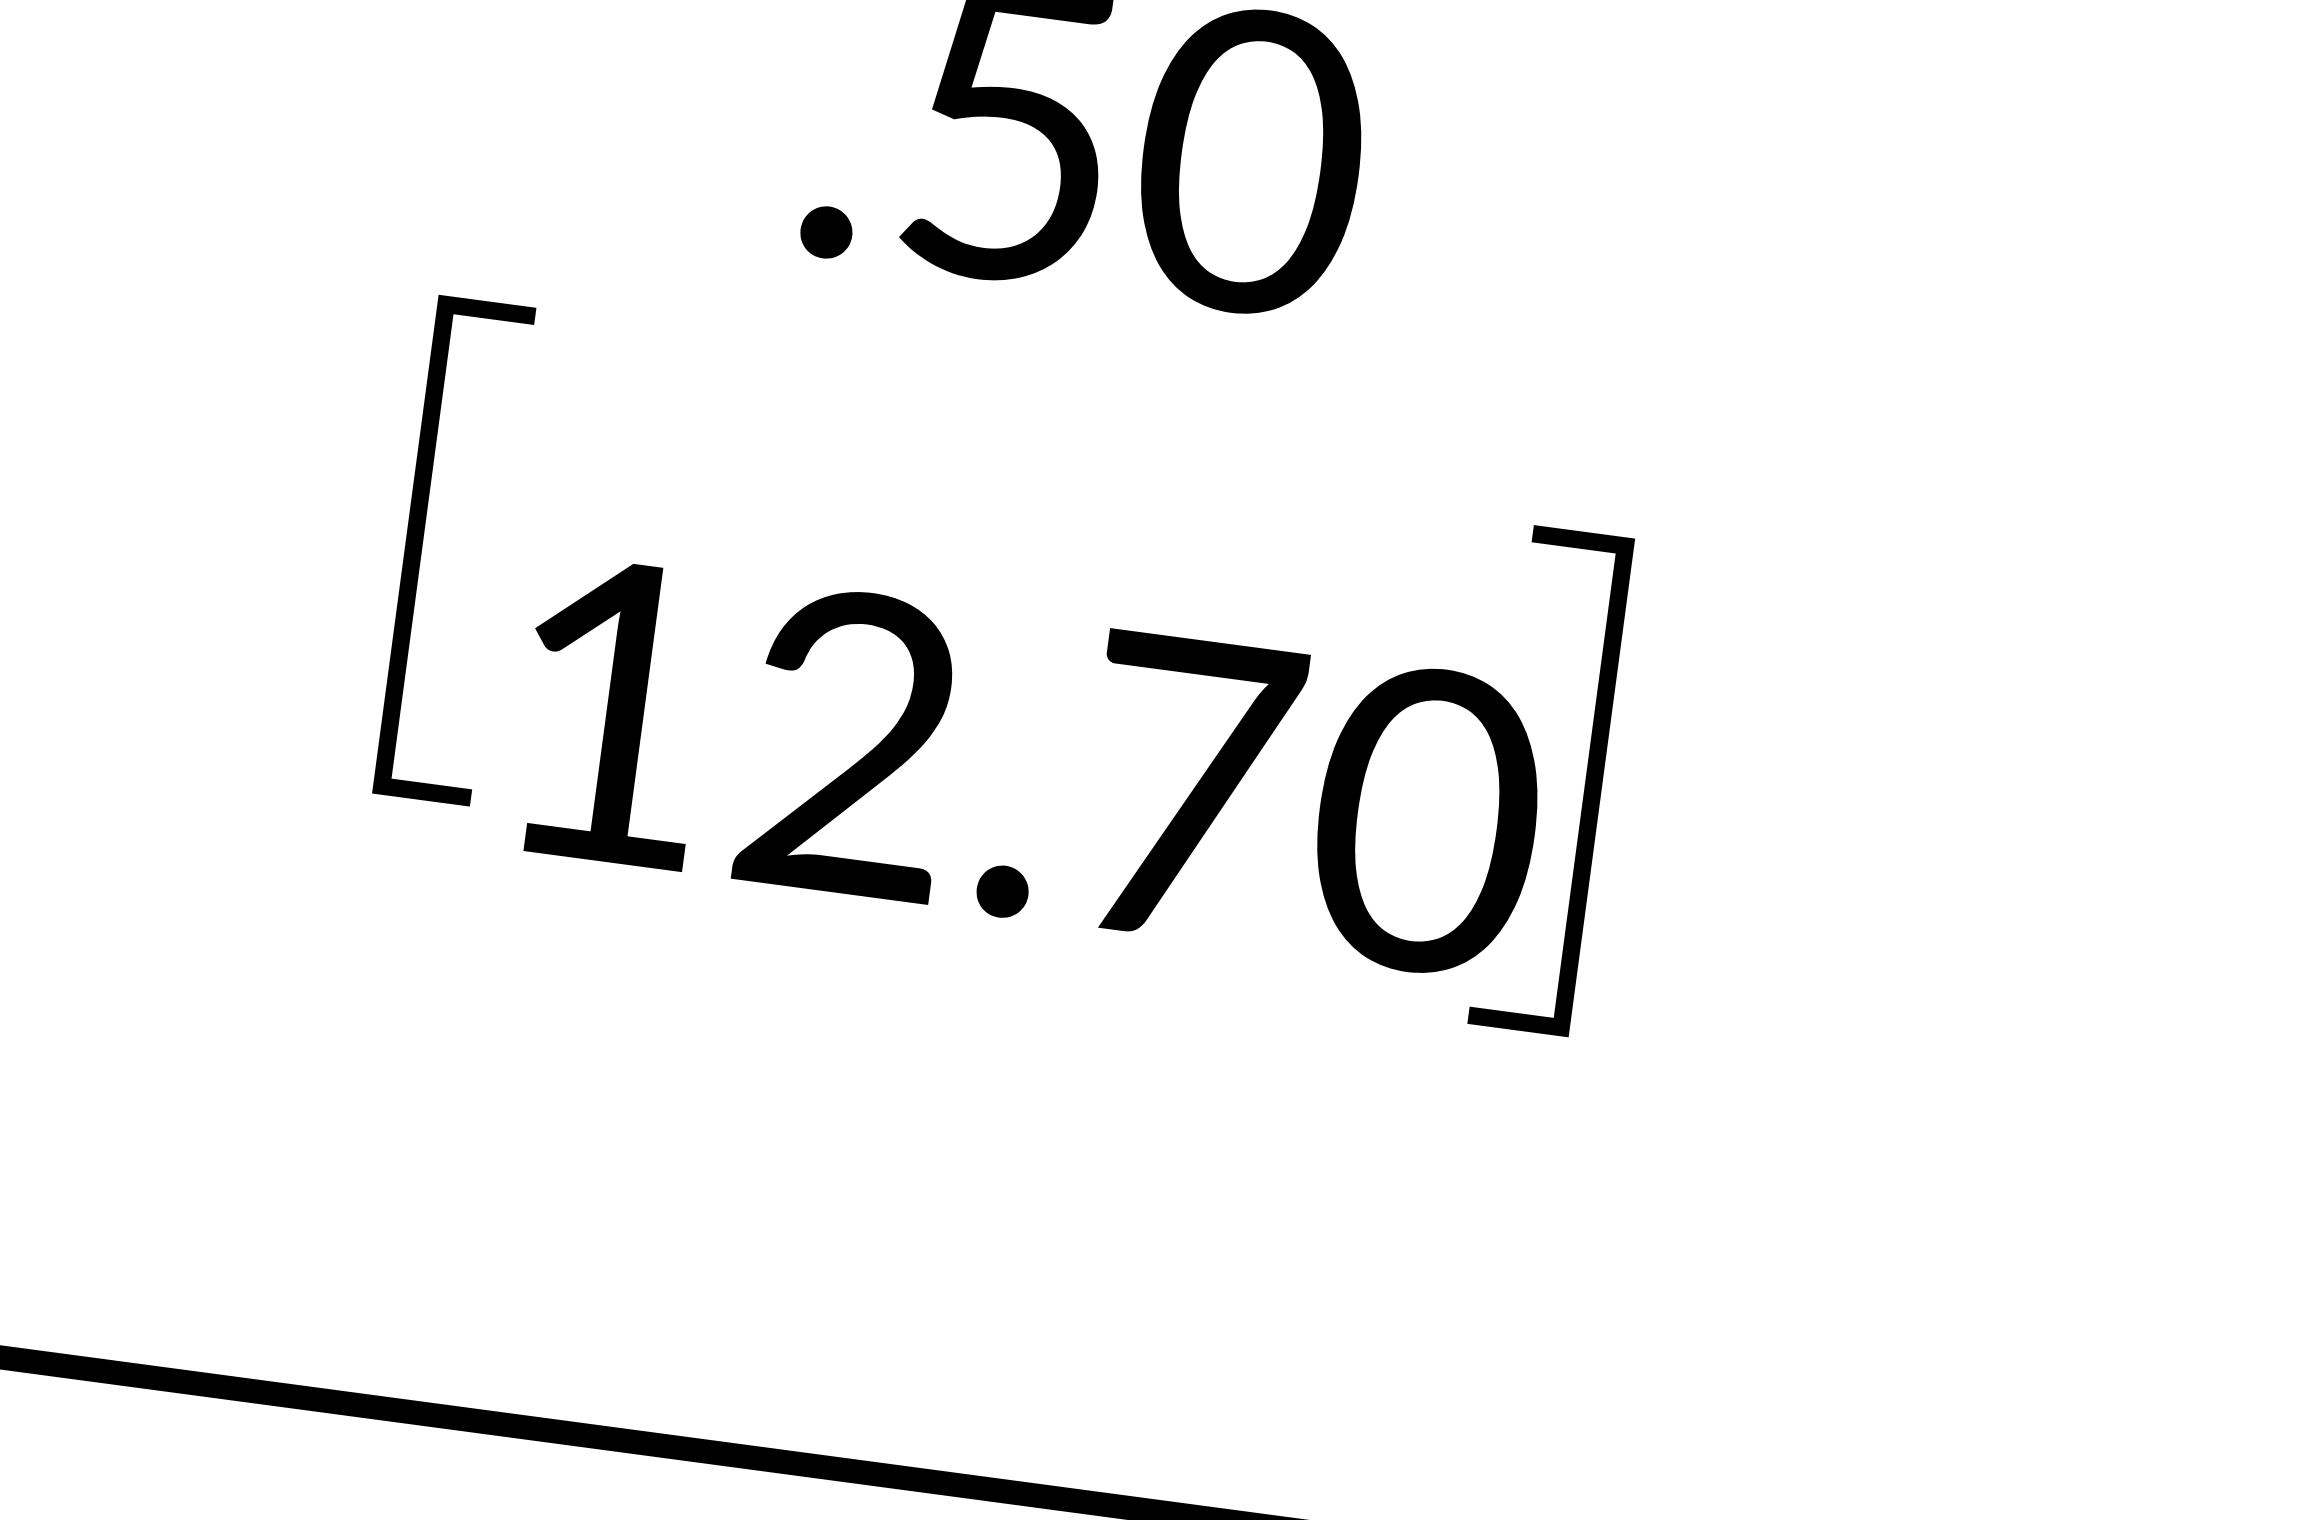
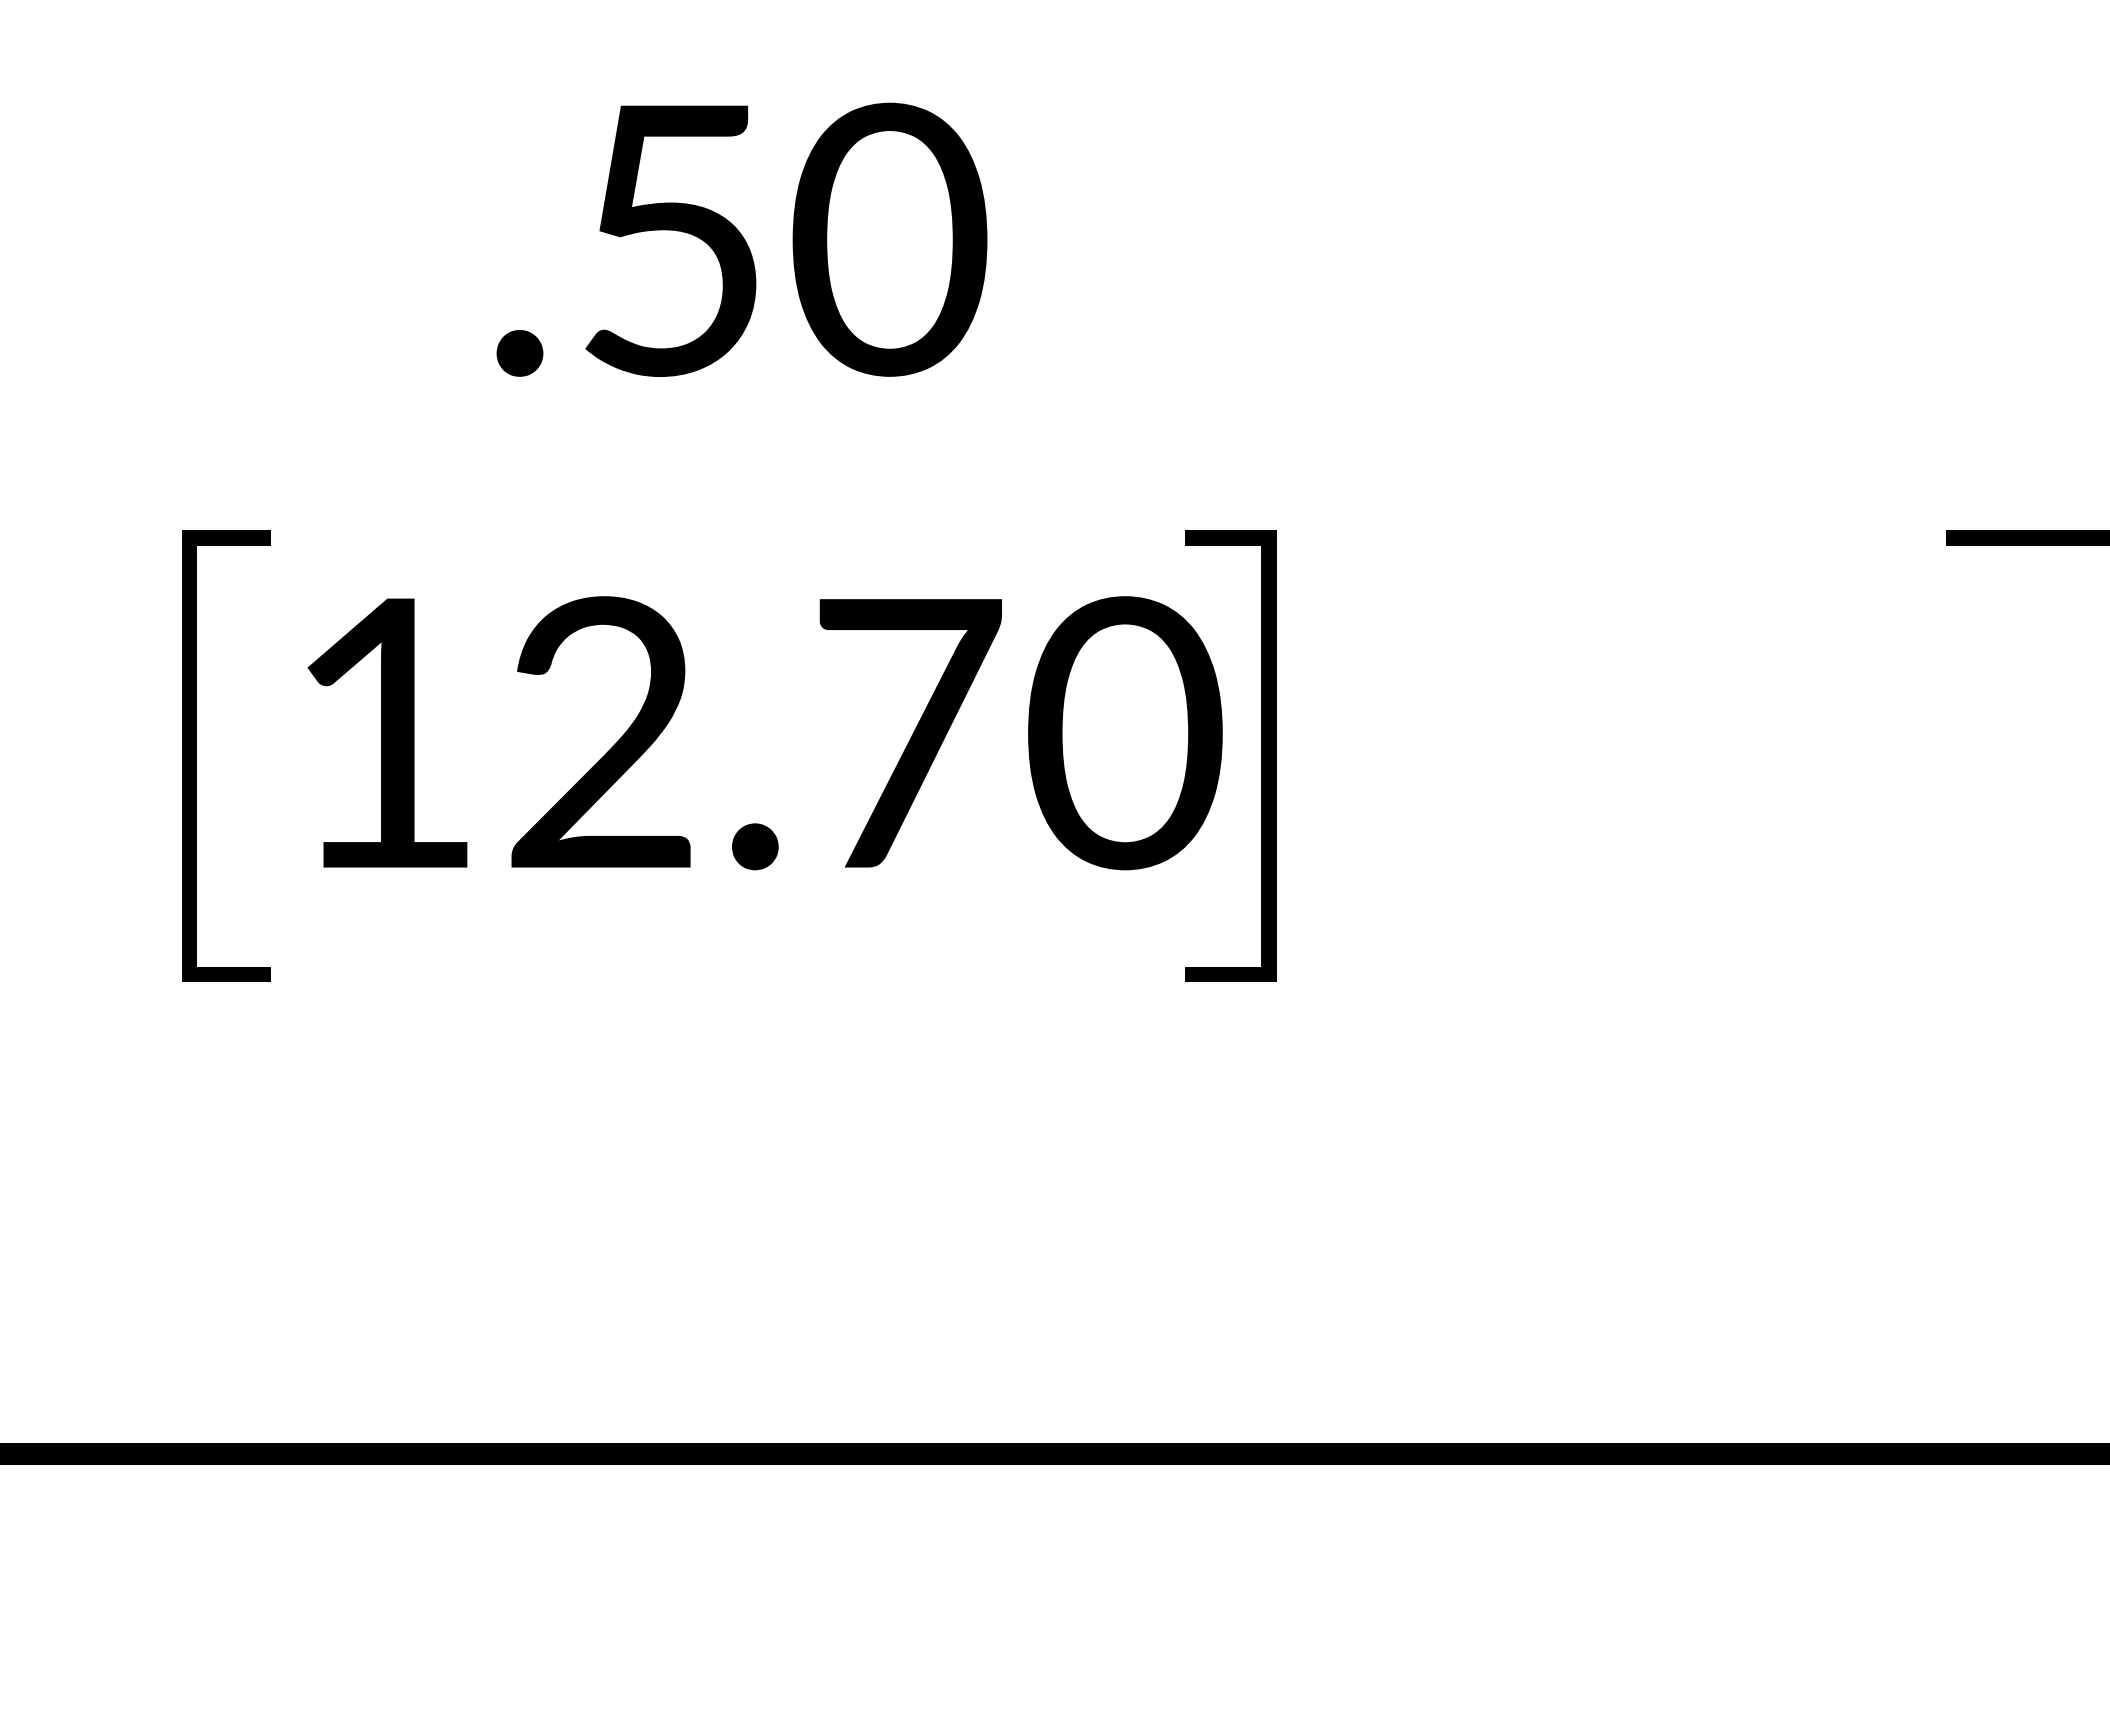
line: (421, 545) -> (196, 755), moved
text: (1029, 768) -> (764, 733), moved

